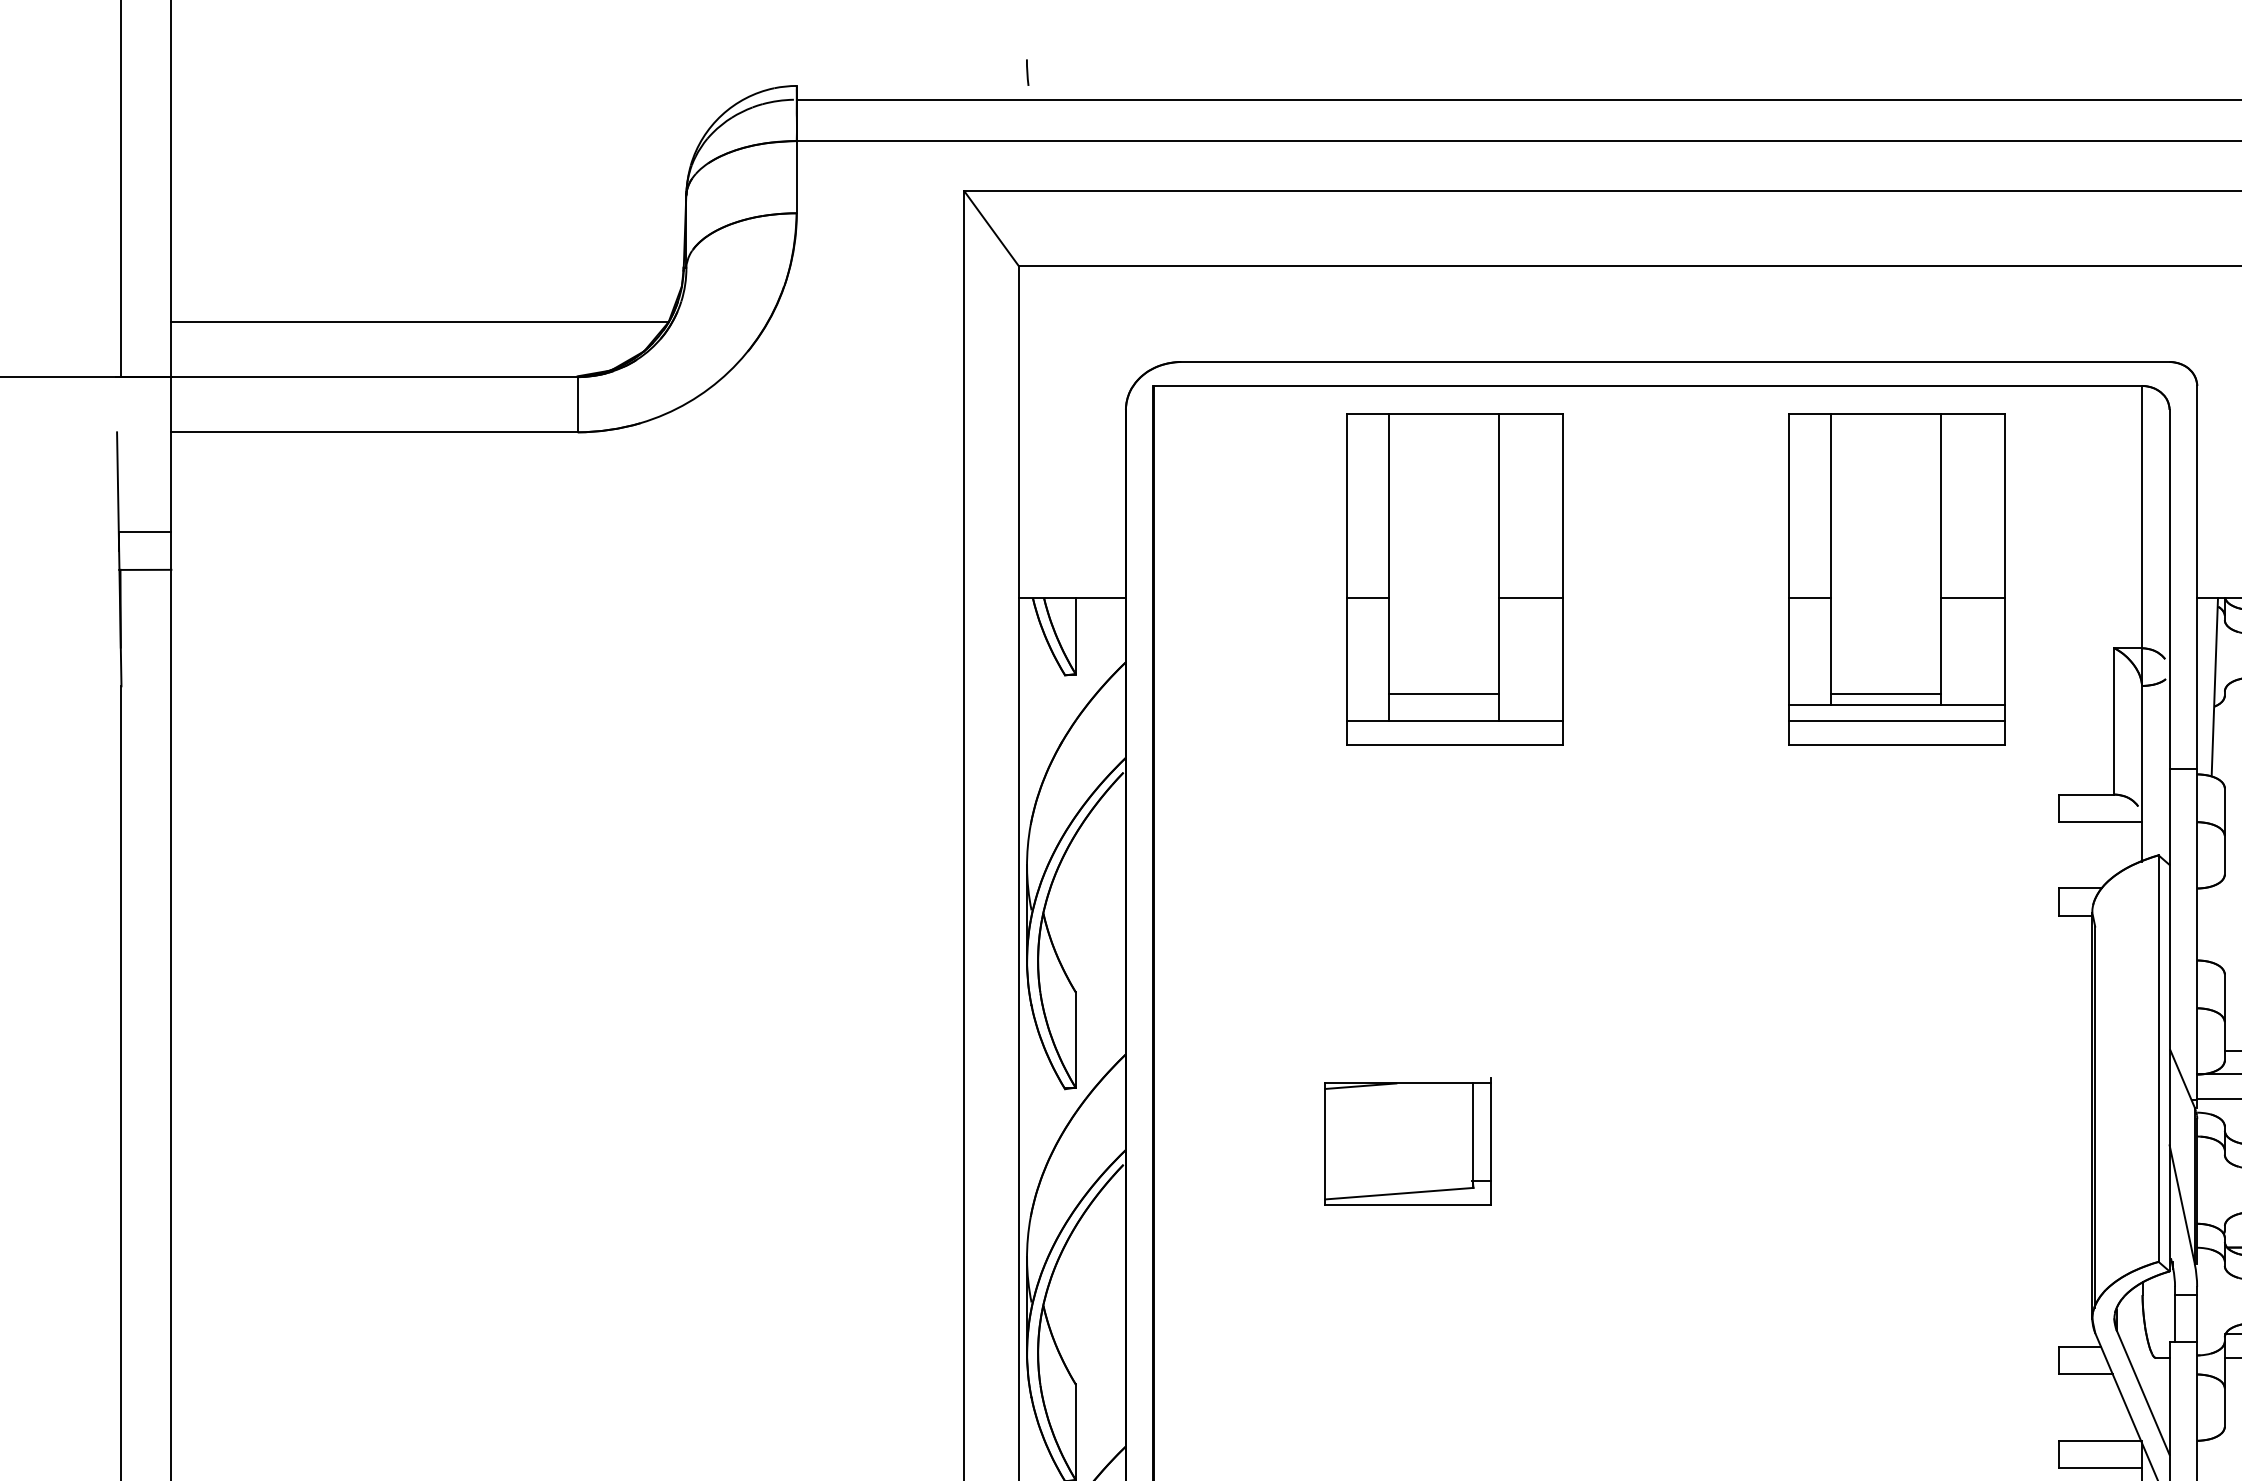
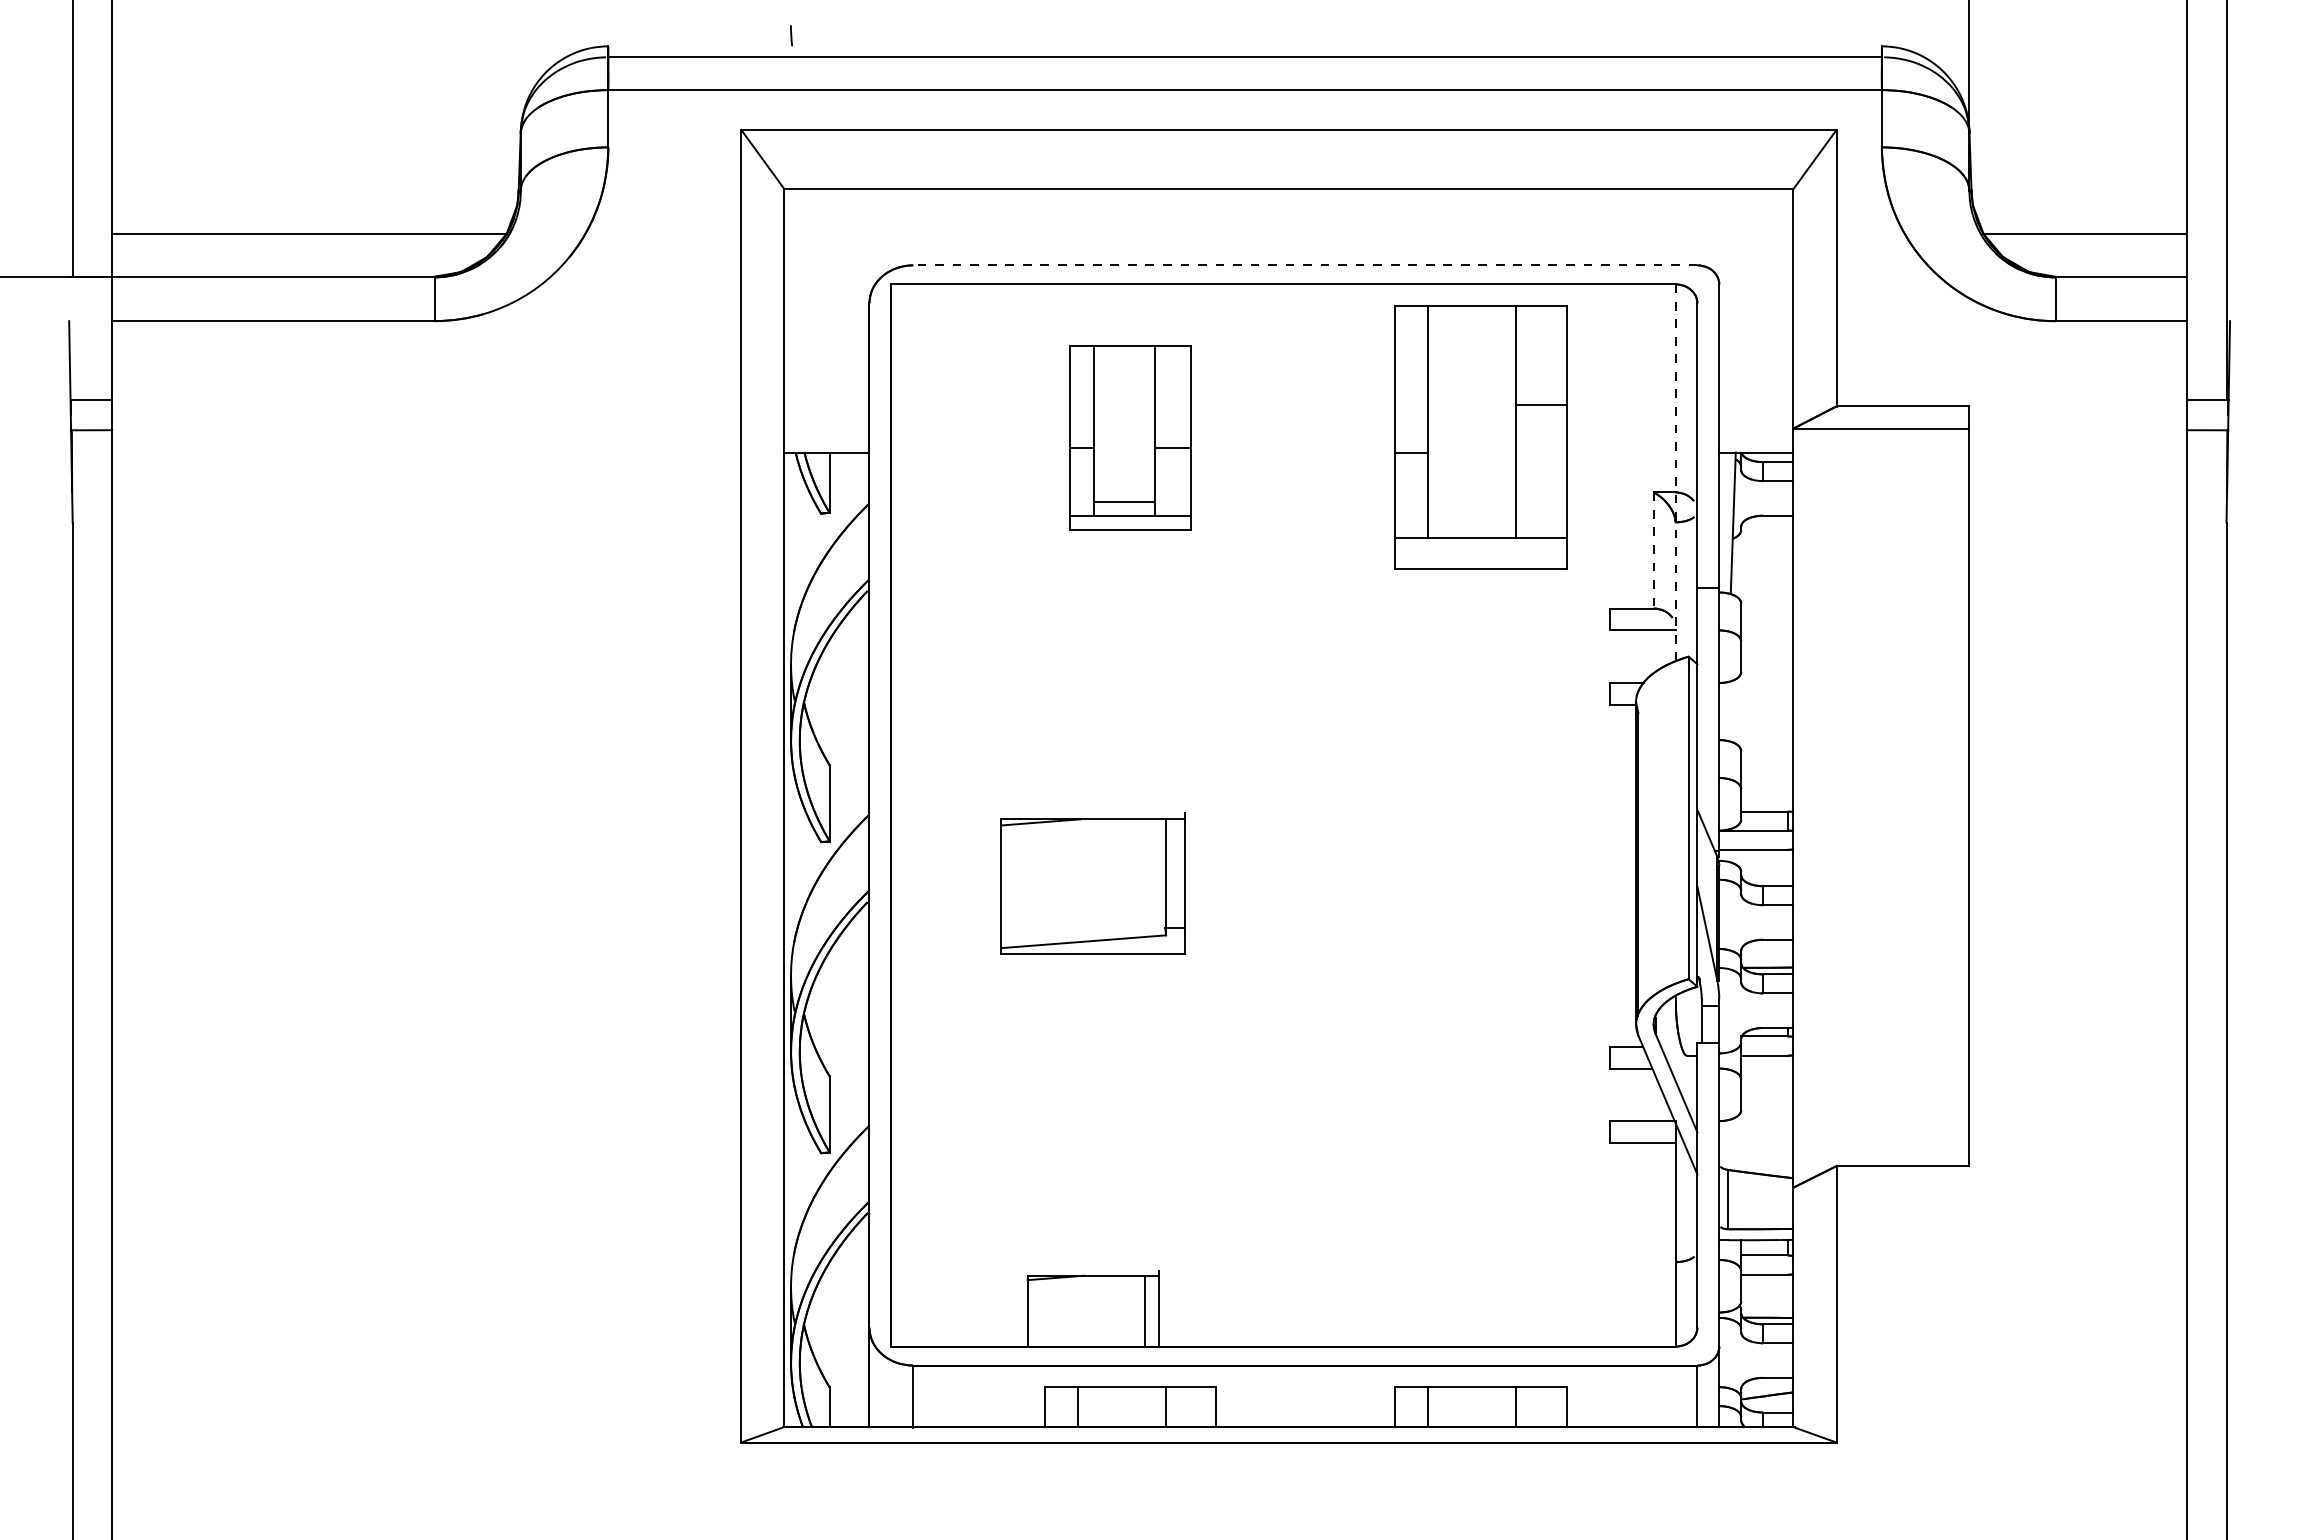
line: (1674, 362) -> (1304, 265), solid -> dashed
part: (1454, 579) -> (1130, 437), size x0.7
line: (1973, 597) -> (1541, 404), moved
line: (2141, 624) -> (1675, 473), solid -> dashed
line: (1886, 694) -> (1472, 529), removed
line: (1896, 721) -> (1480, 550), removed
line: (2114, 721) -> (1653, 550), solid -> dashed
part: (1407, 1141) -> (1092, 883), size x1.4

